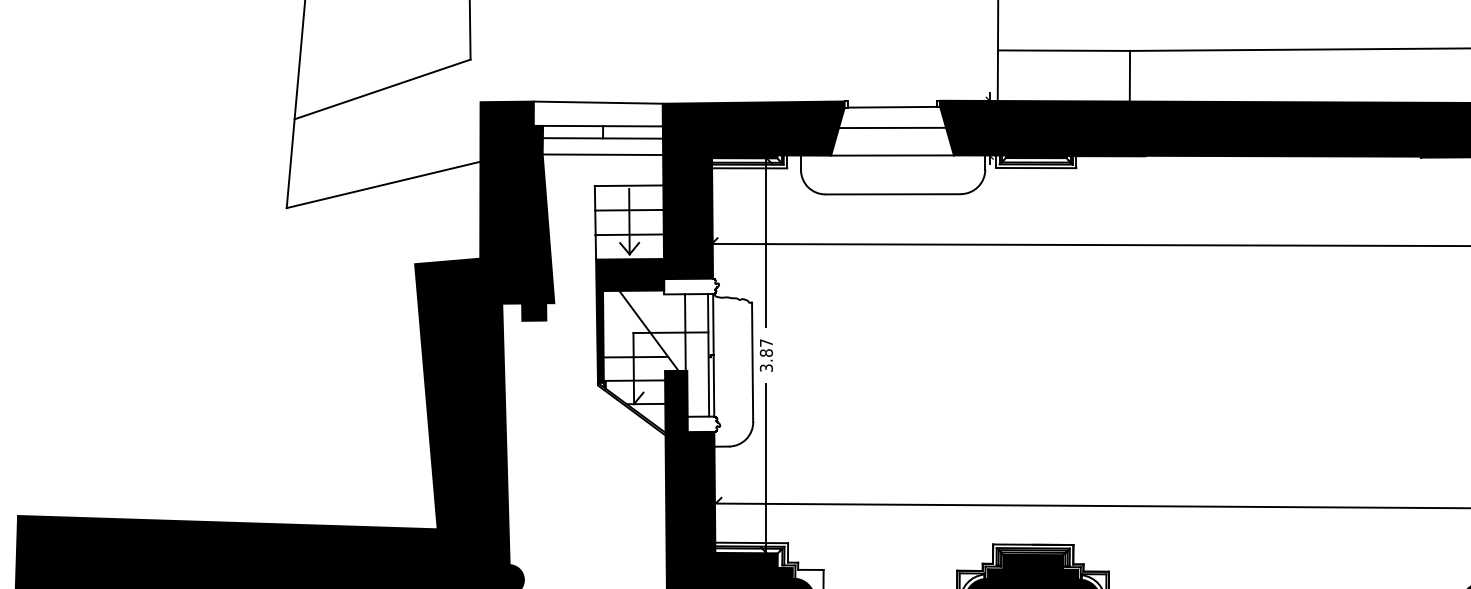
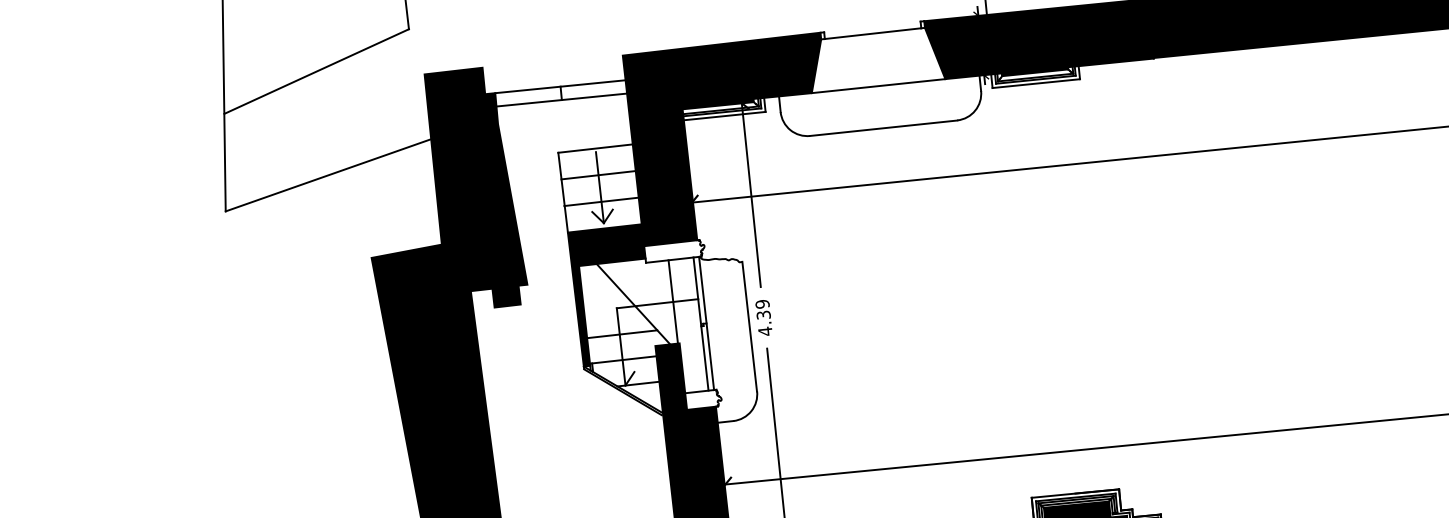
line: (597, 102) -> (551, 61), removed
line: (892, 127) -> (875, 55), removed
line: (602, 154) -> (563, 117), removed
text: (765, 355) -> (762, 317), 3.87 -> 4.39

